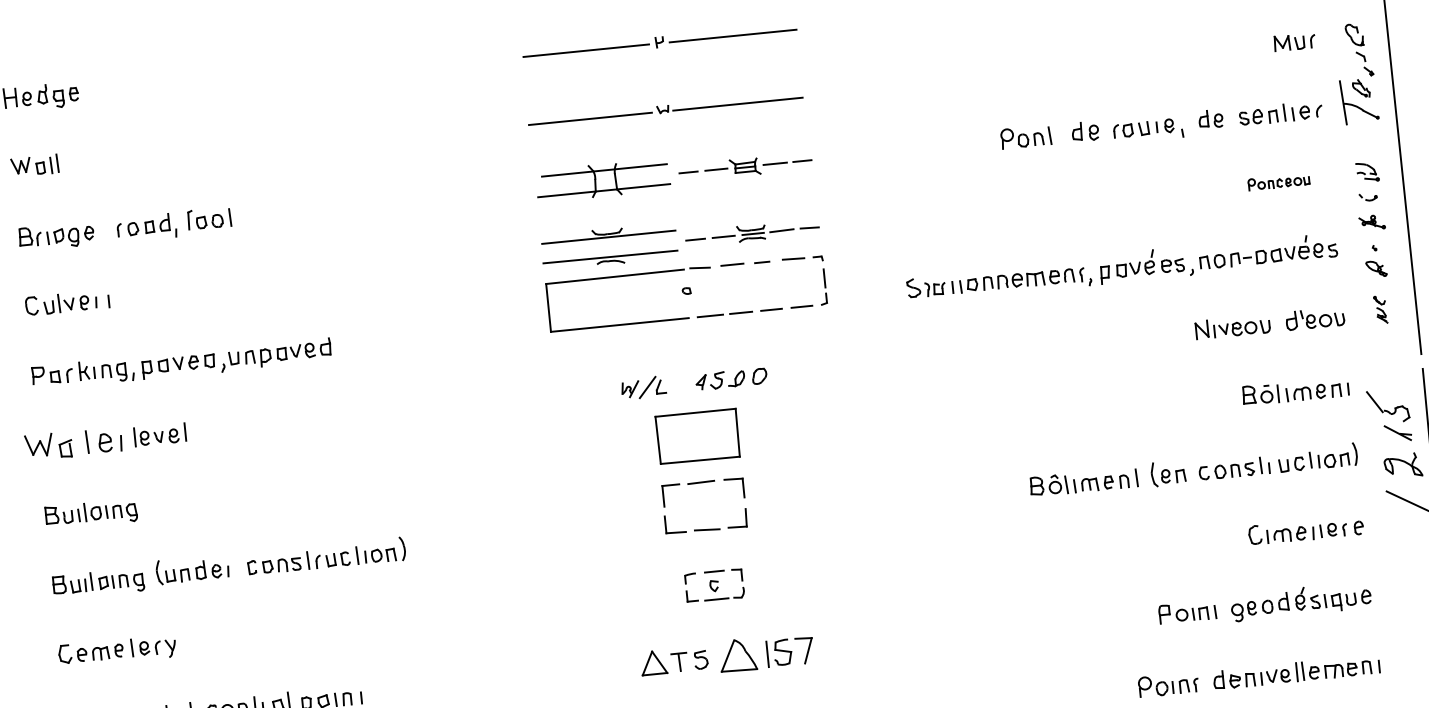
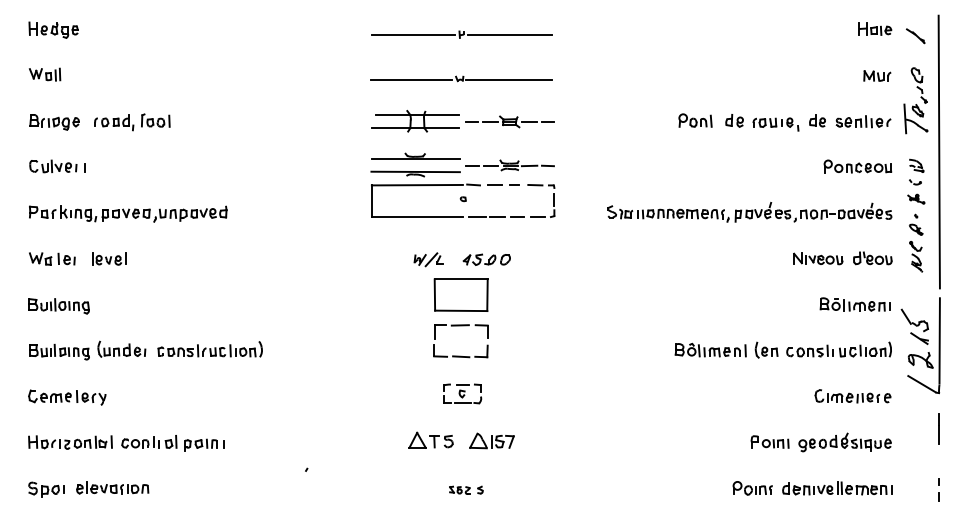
part: (1278, 182) -> (857, 166), size x1.67
part: (1381, 309) -> (916, 256), size x1.67
part: (73, 442) -> (52, 258), size x0.71
part: (765, 651) -> (491, 440), size x0.71

